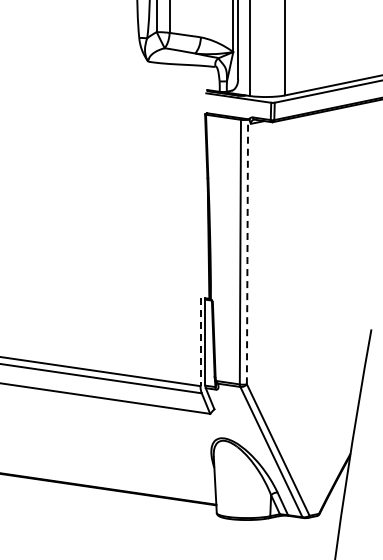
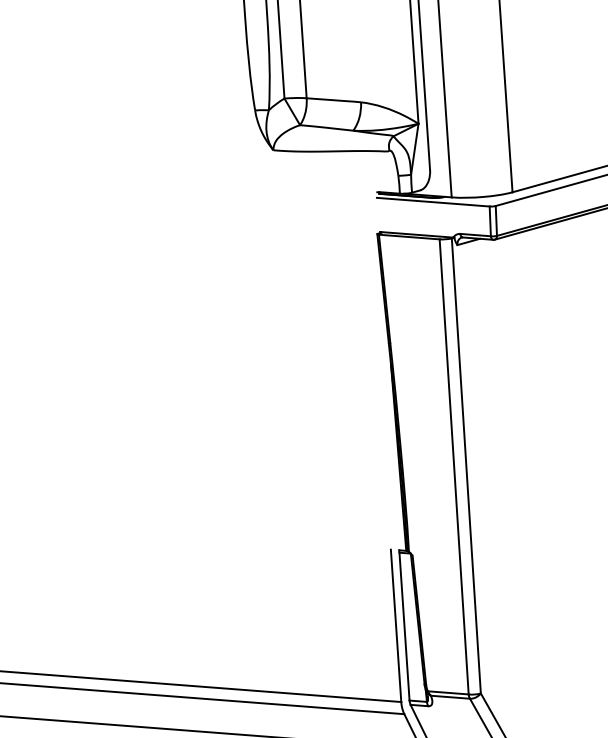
line: (247, 251) -> (466, 464), dashed -> solid
line: (200, 342) -> (396, 626), dashed -> solid

